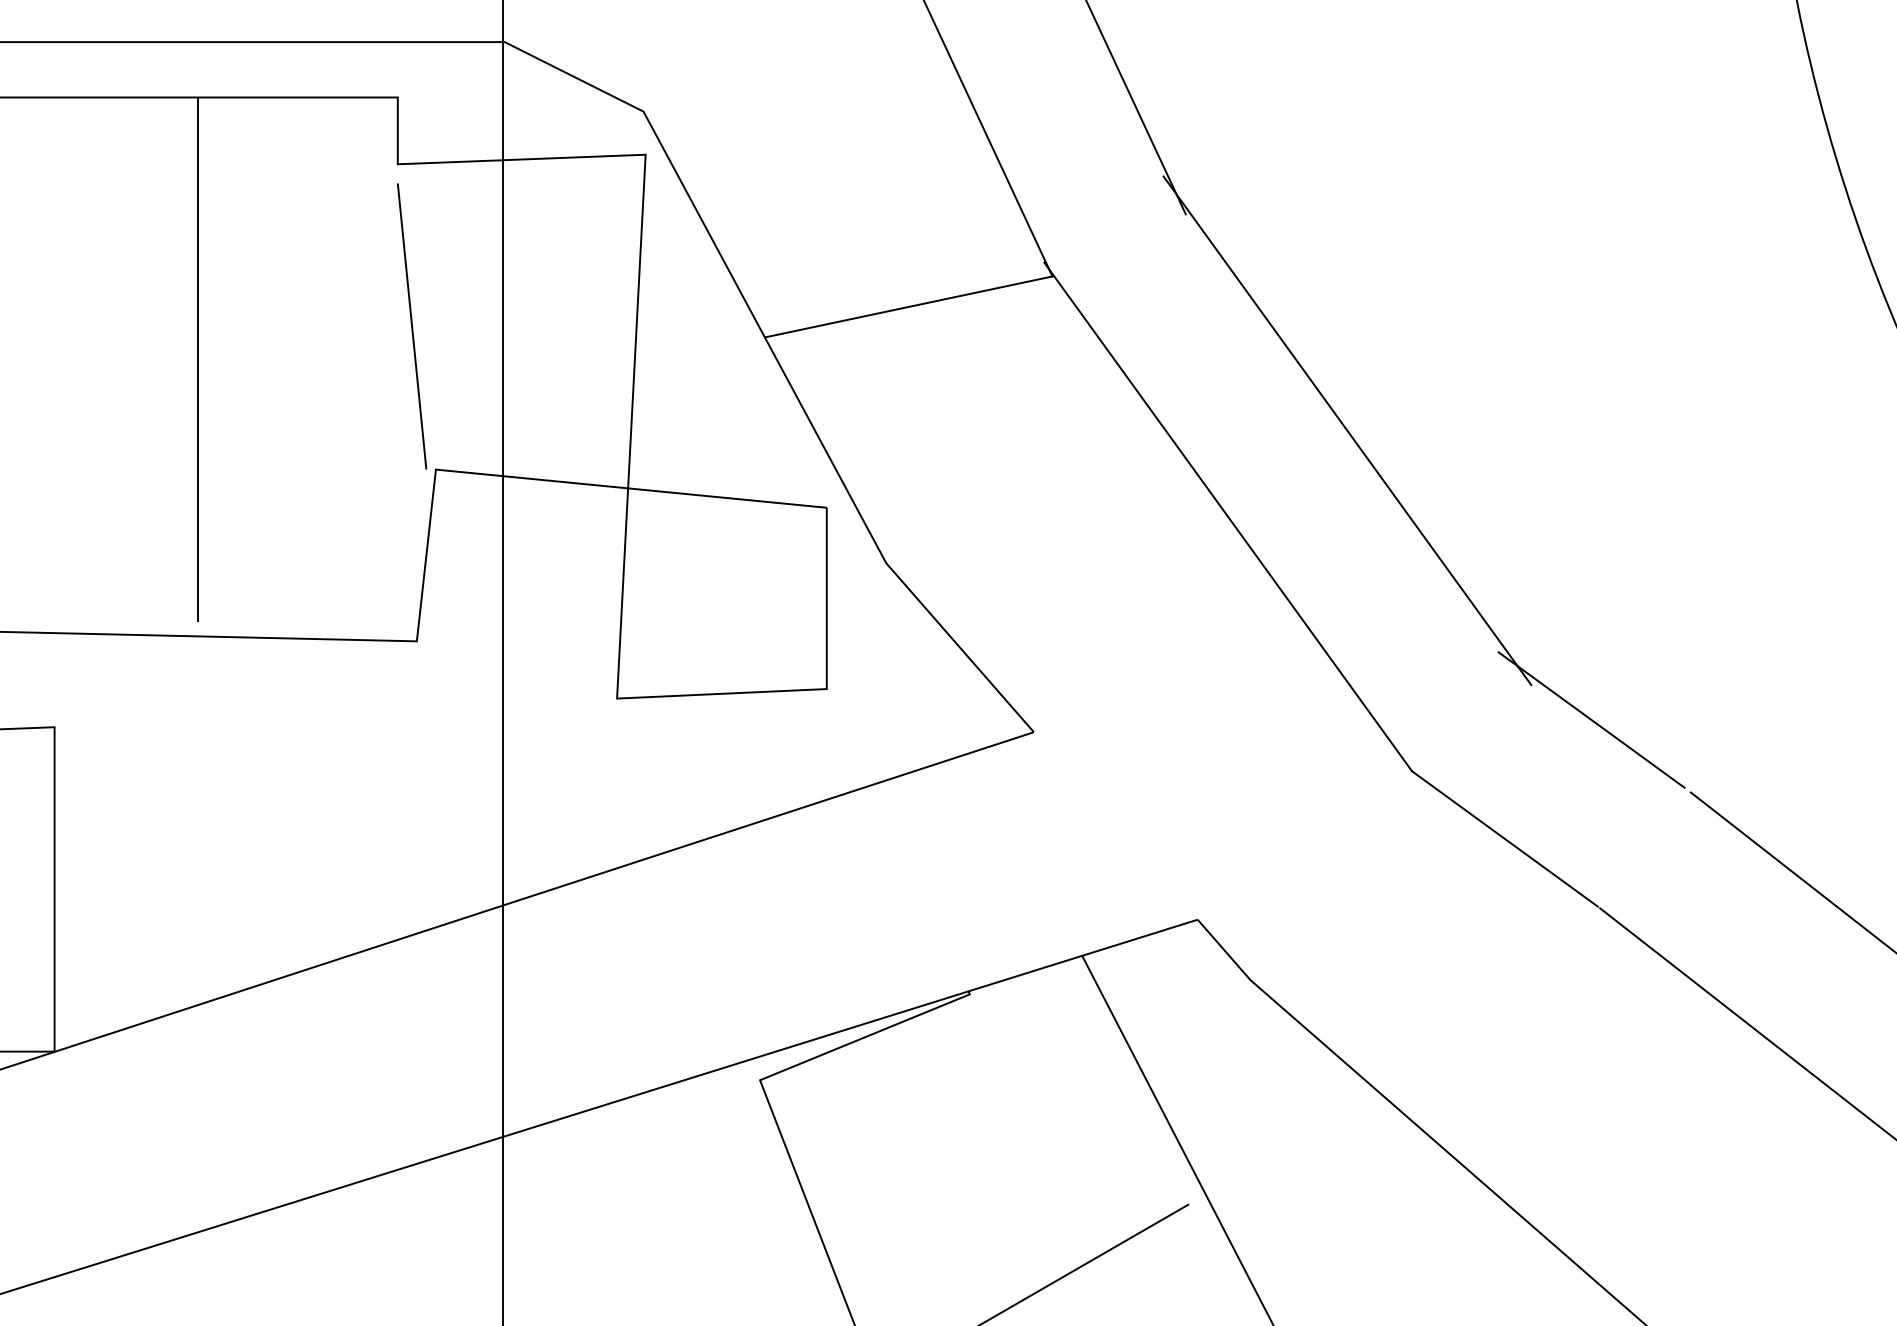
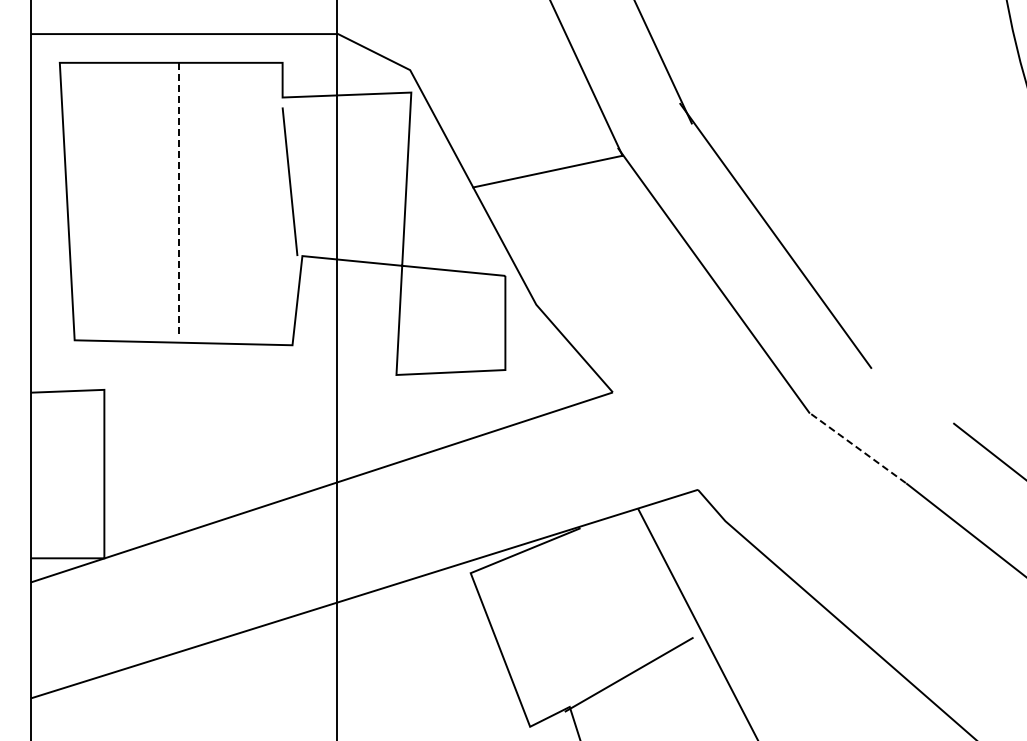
line: (197, 360) -> (178, 199), solid -> dashed
line: (1591, 718) -> (902, 385), removed
line: (1504, 838) -> (857, 447), solid -> dashed

